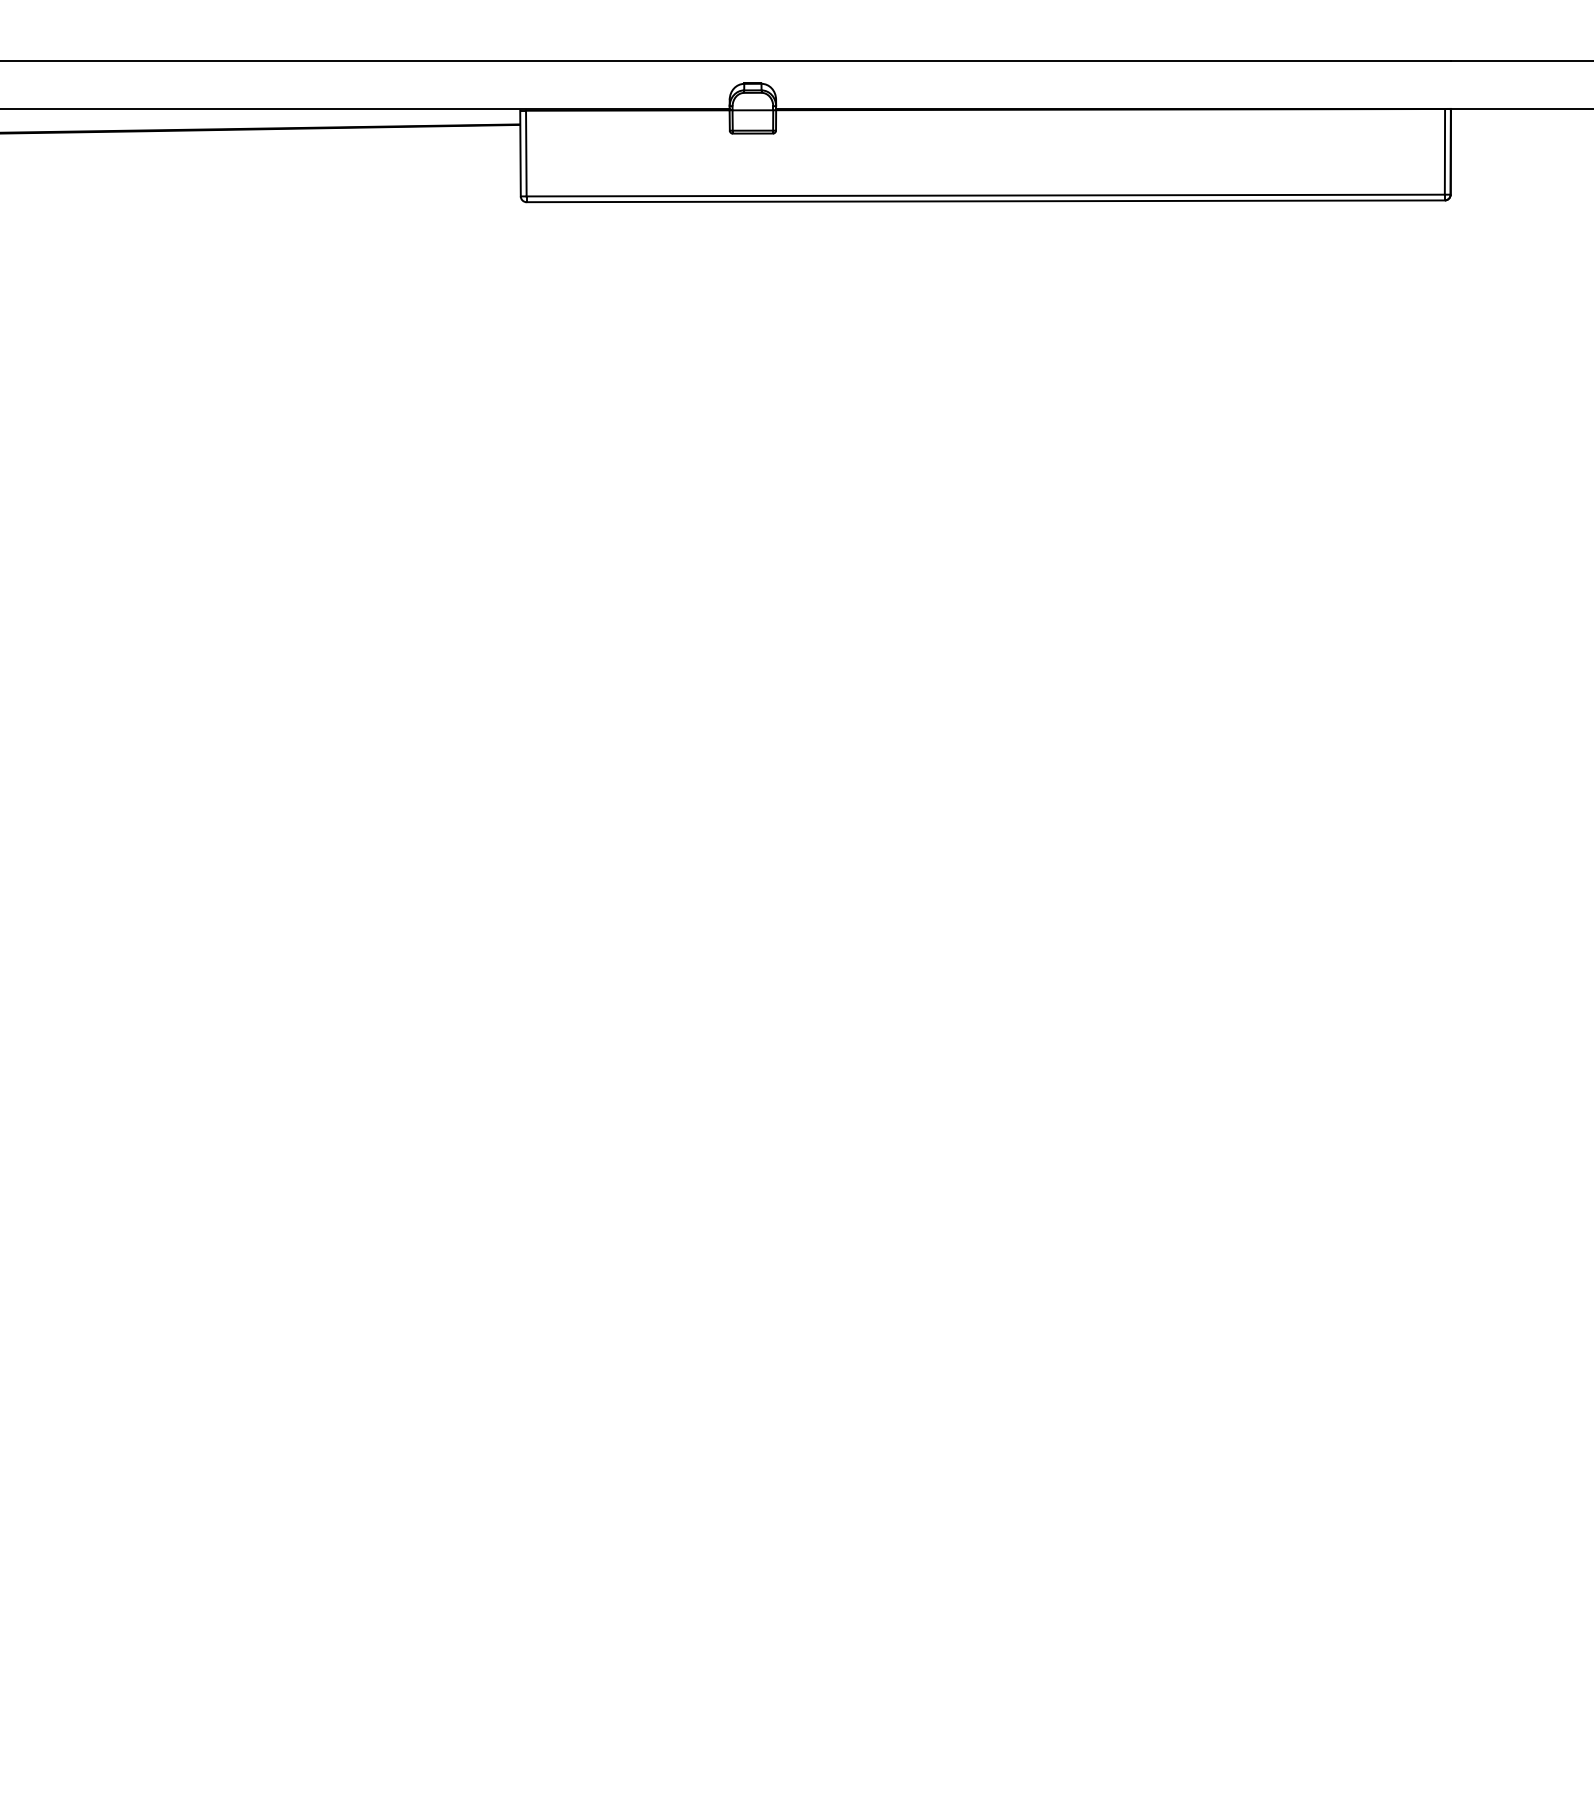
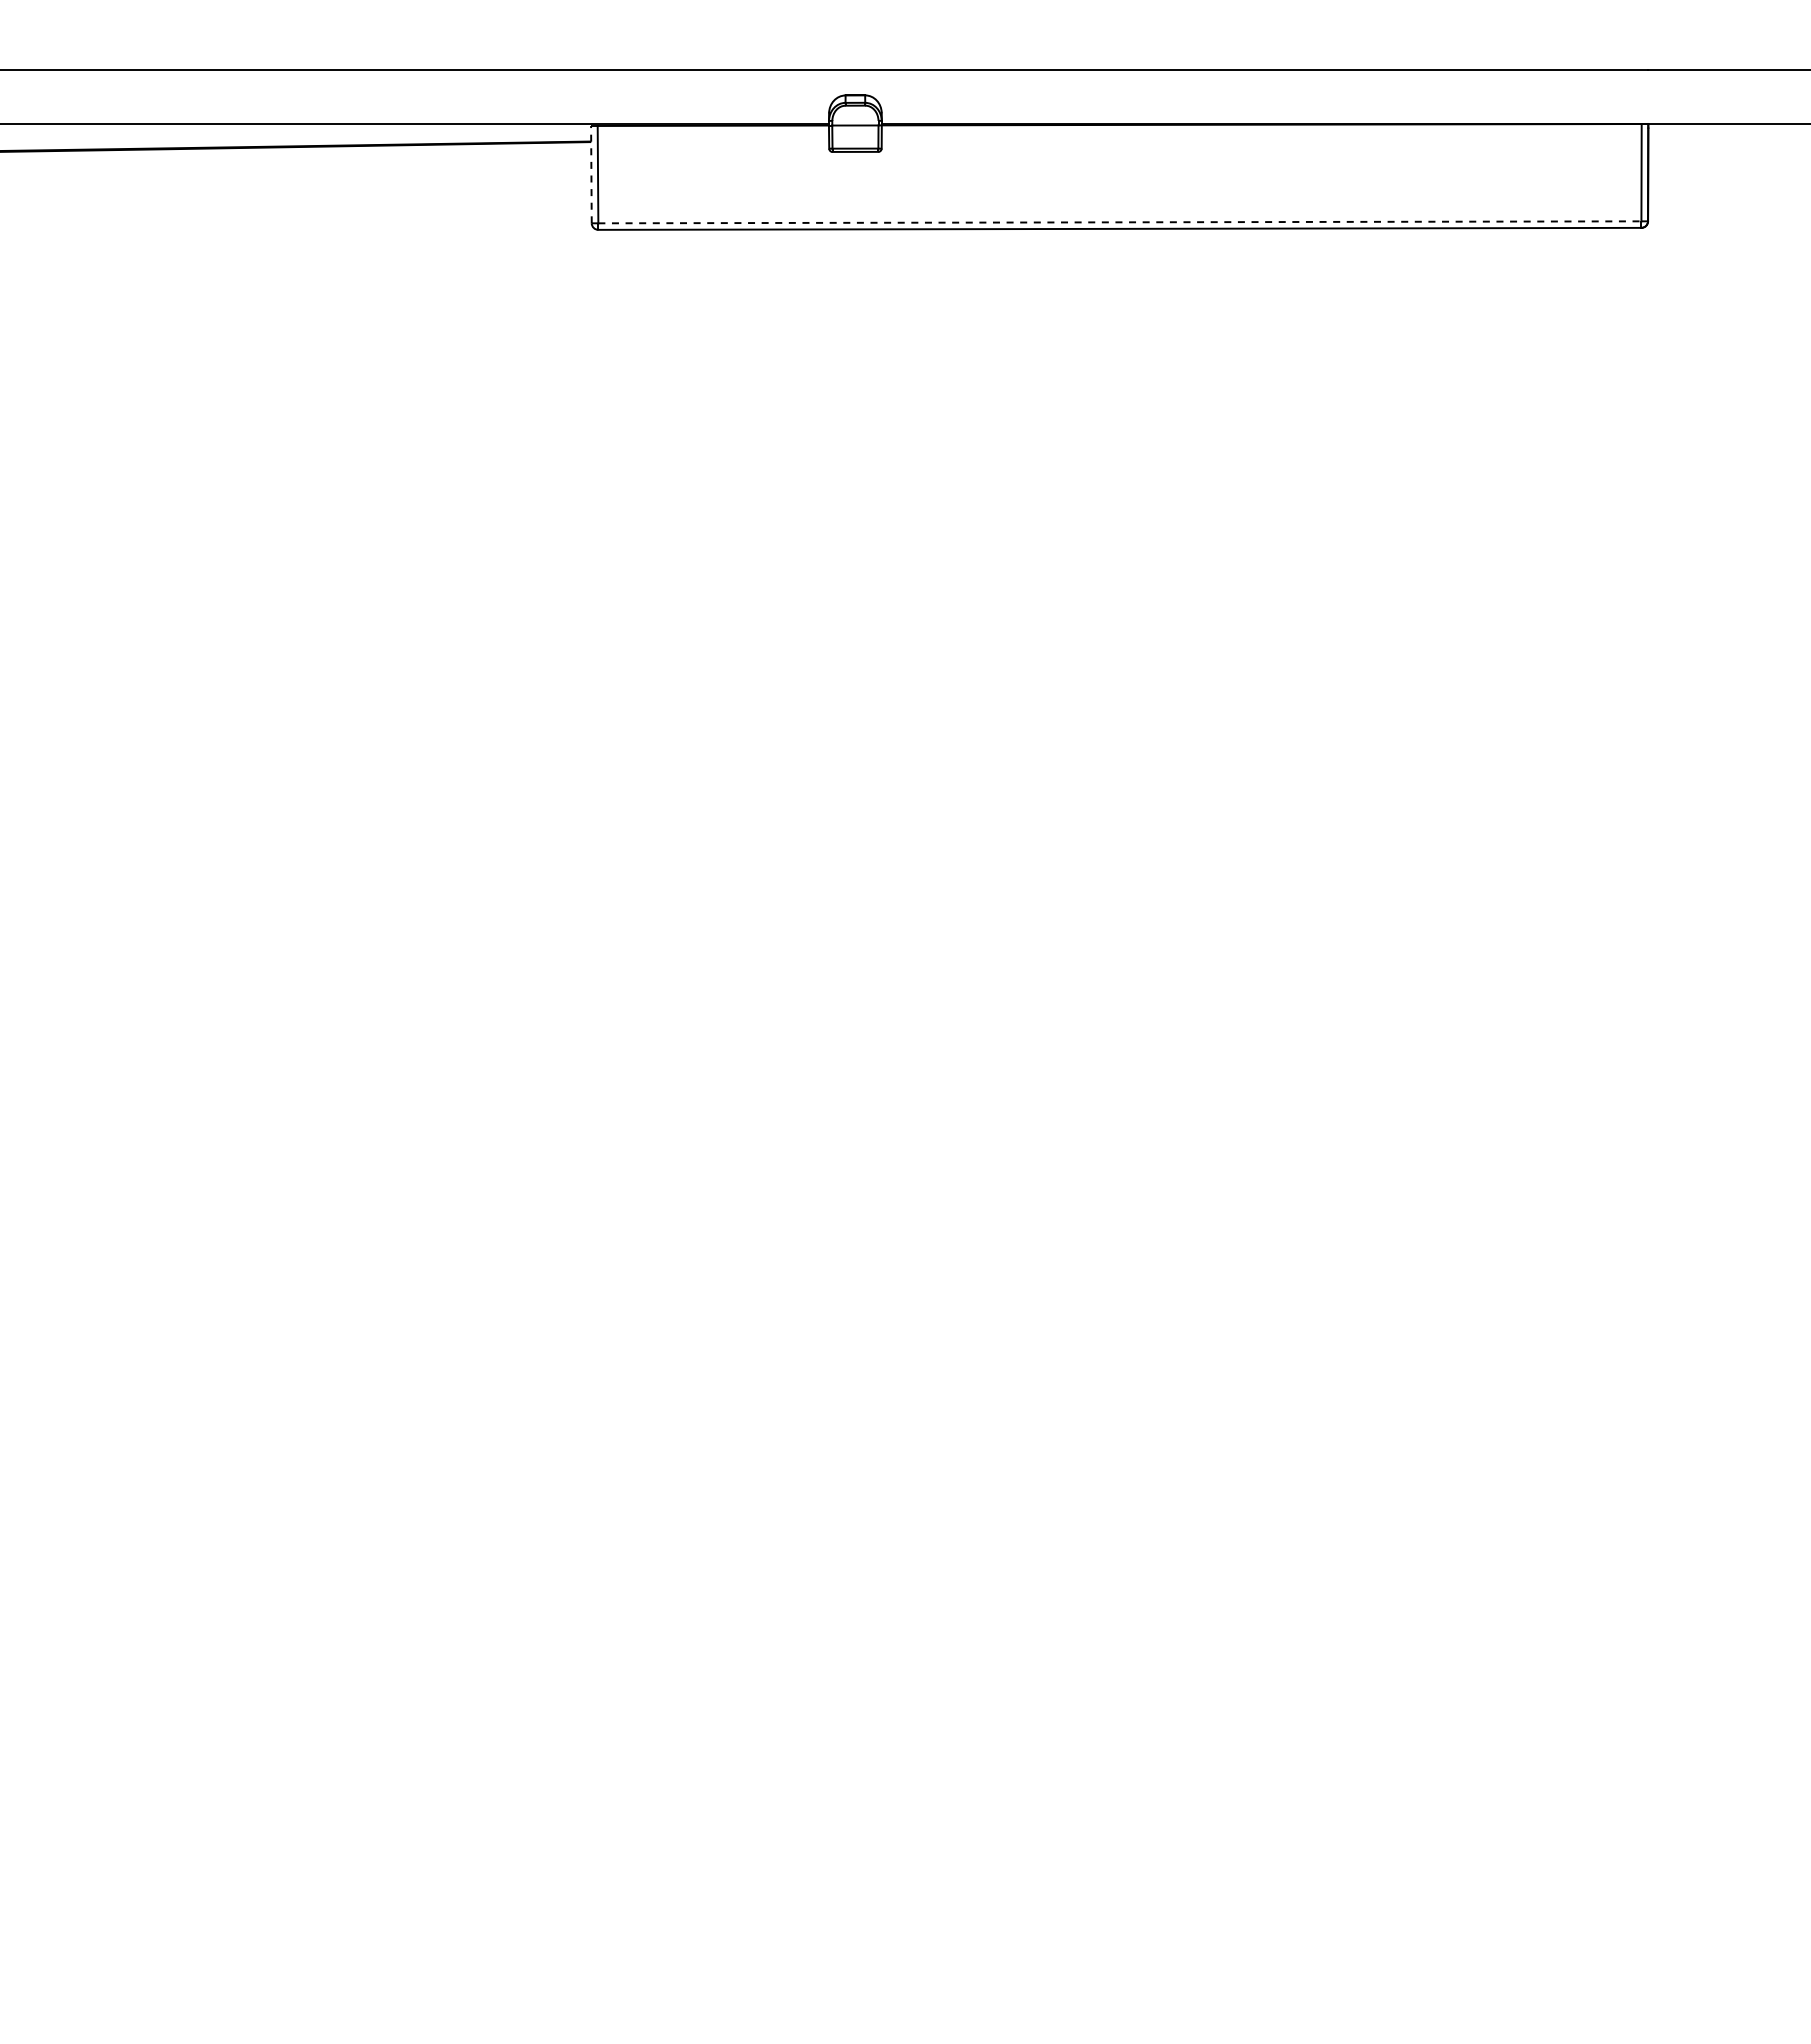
line: (520, 153) -> (591, 174), solid -> dashed
line: (985, 195) -> (1119, 222), solid -> dashed

